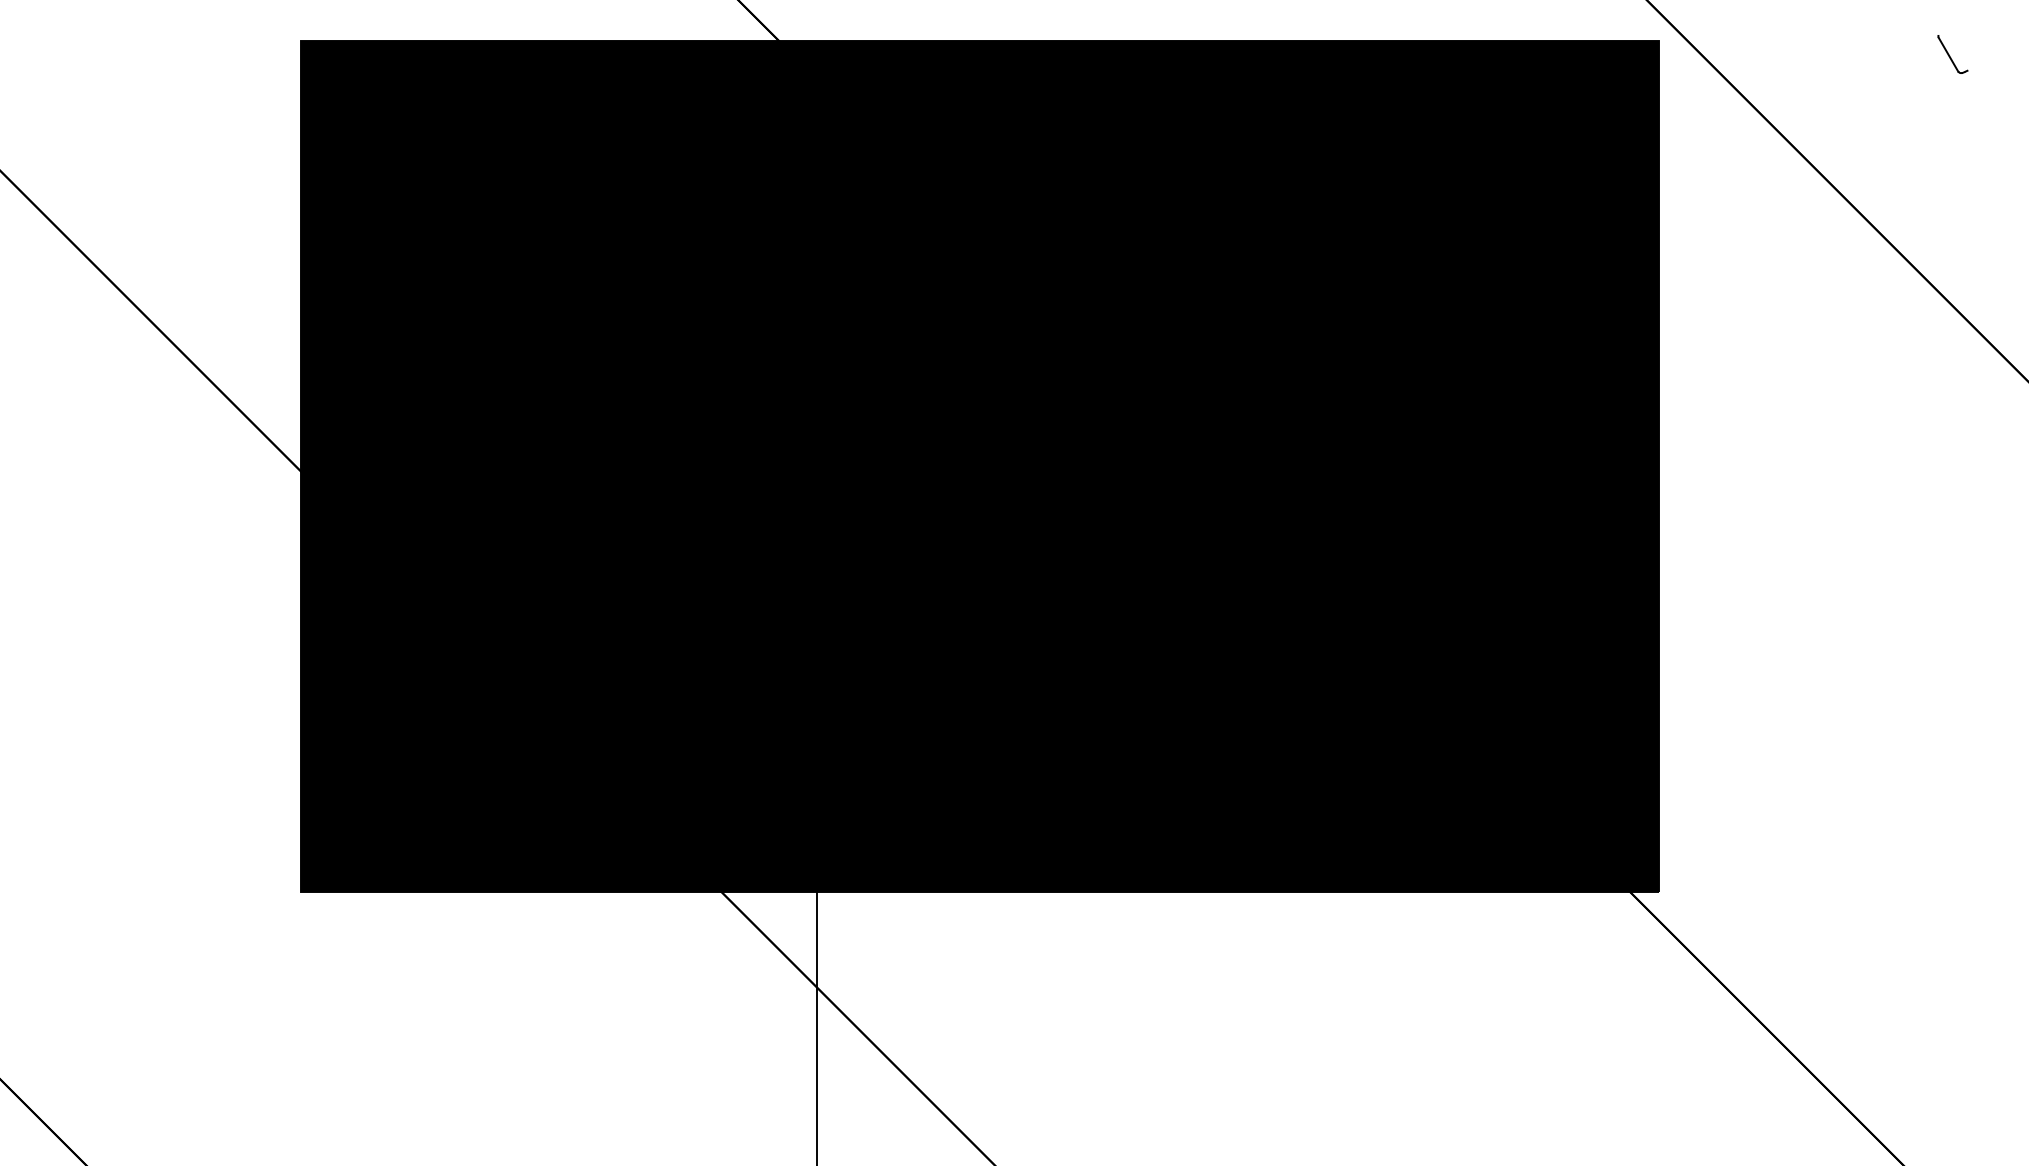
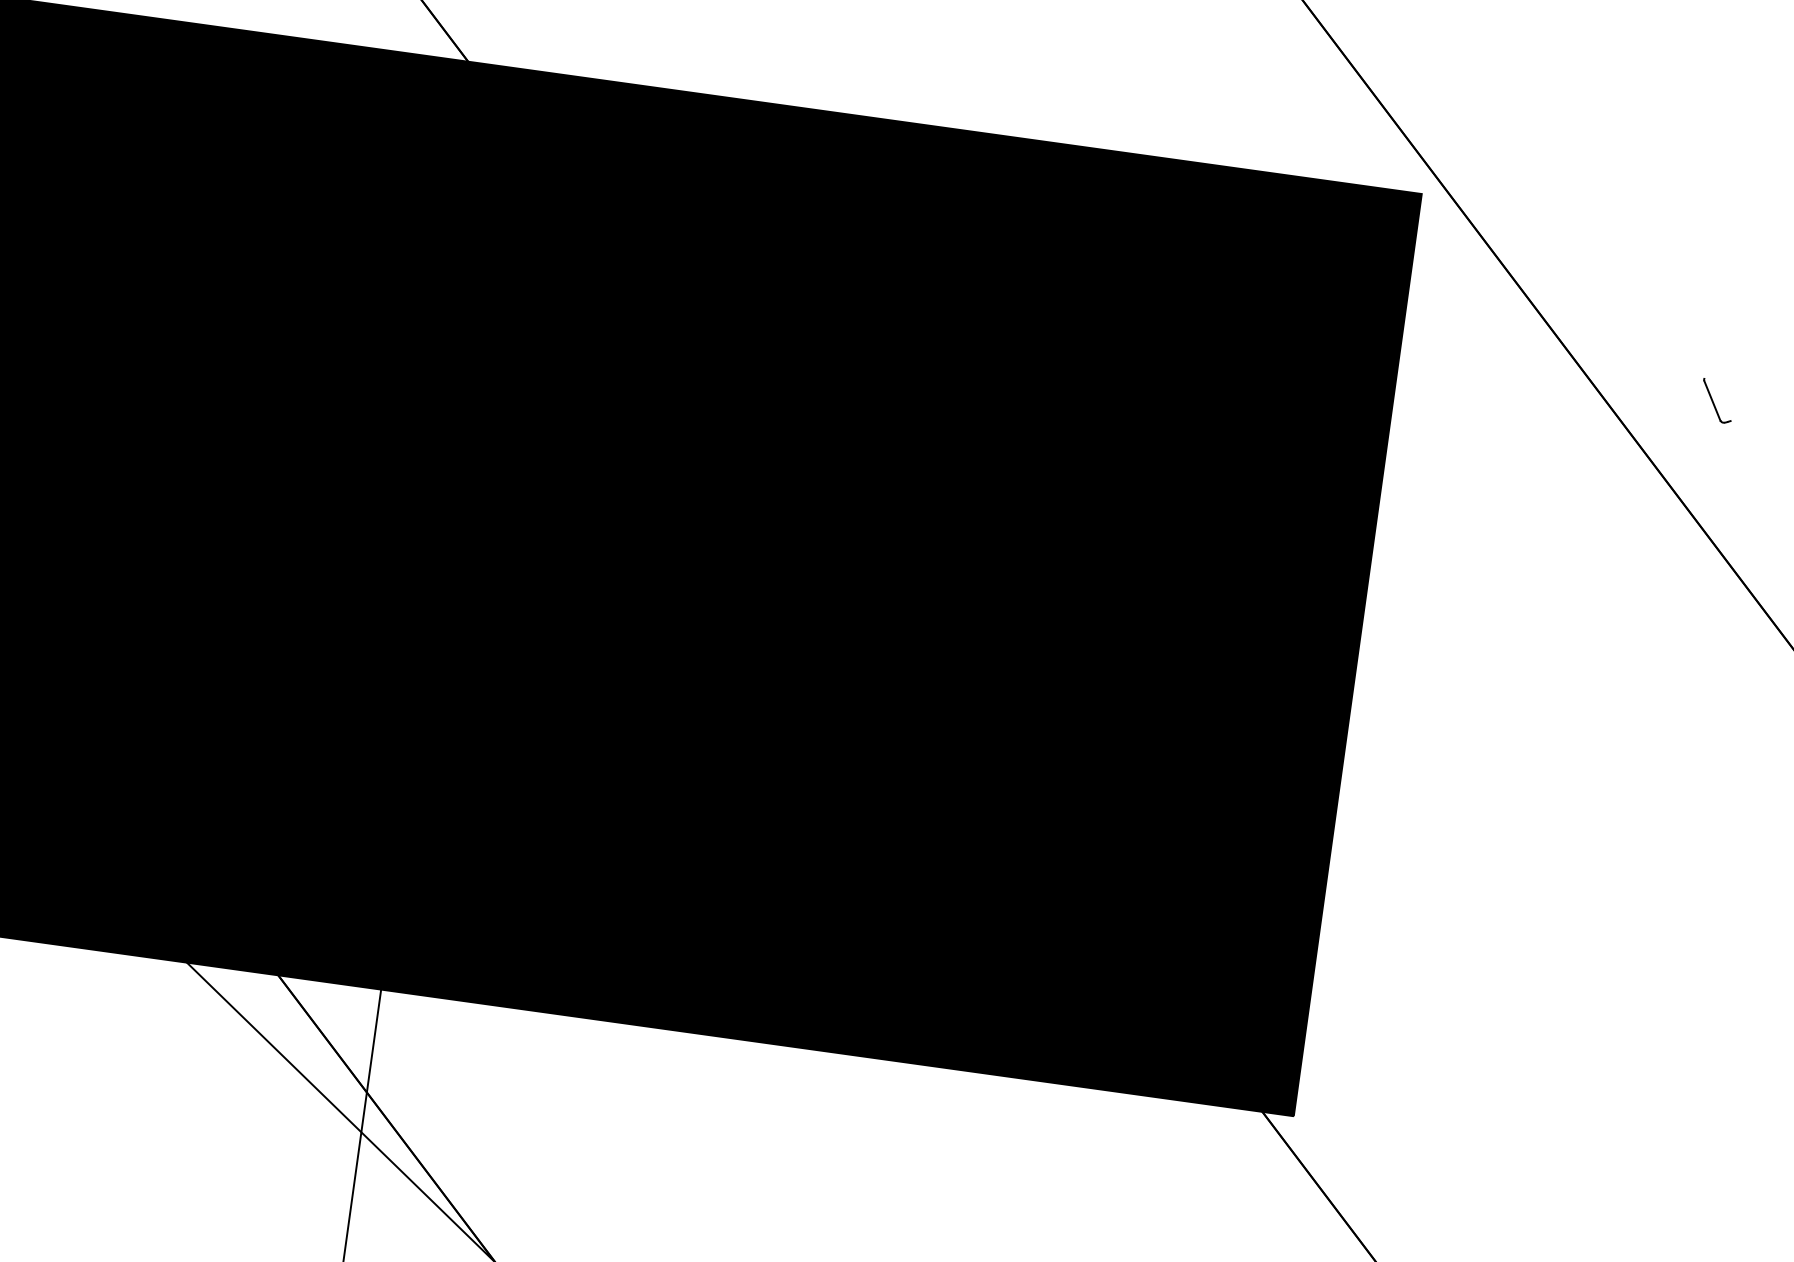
part: (1952, 54) -> (1716, 401), moved

